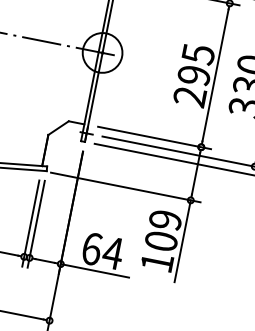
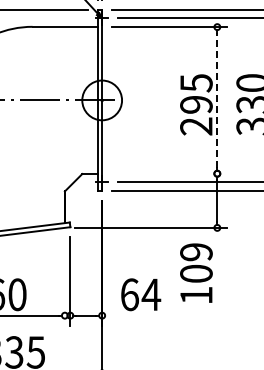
line: (215, 74) -> (217, 99), solid -> dashed
line: (154, 137) -> (169, 173), removed
line: (30, 223) -> (64, 281), removed
line: (182, 241) -> (217, 269), removed
line: (94, 270) -> (136, 315), removed

